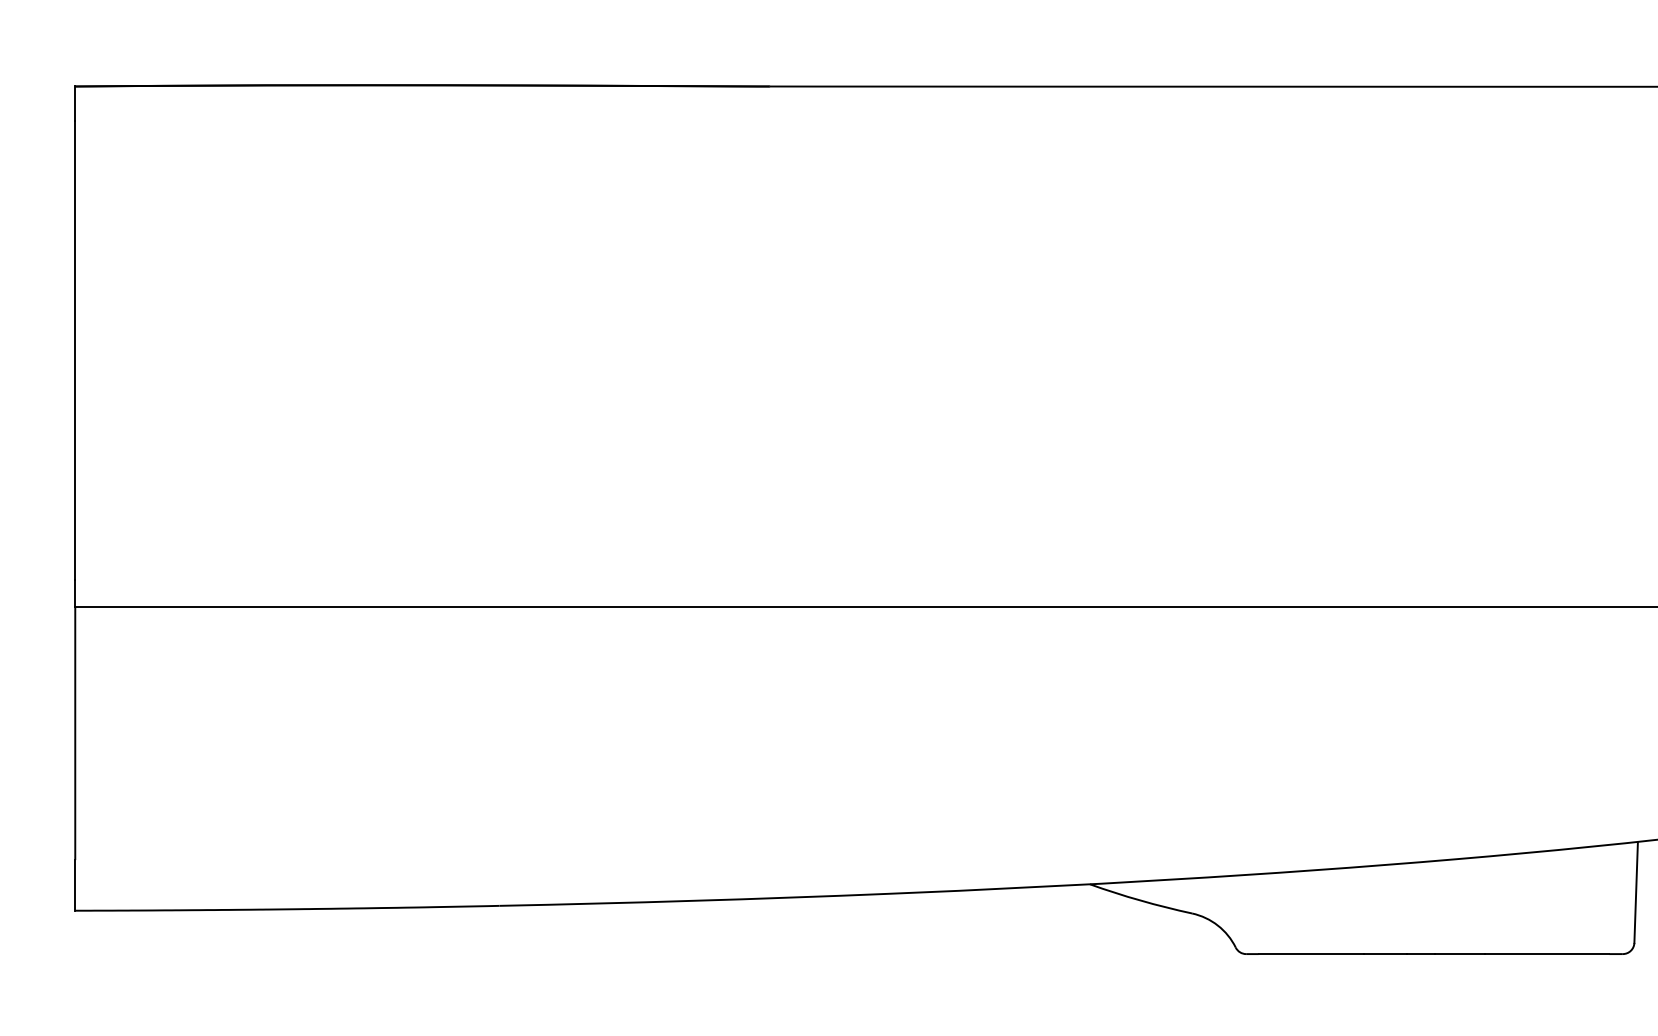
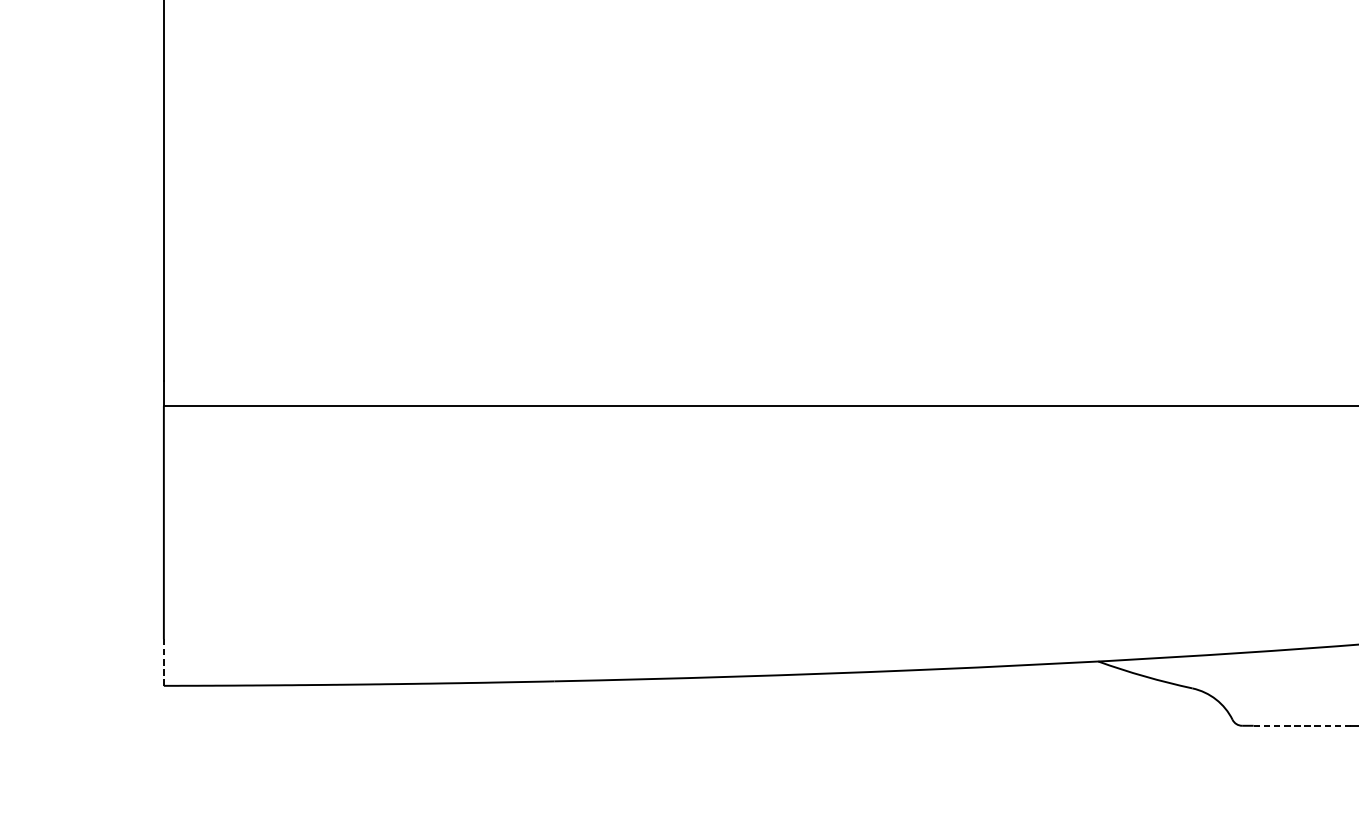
line: (75, 884) -> (164, 661), solid -> dashed
line: (1311, 954) -> (1302, 726), solid -> dashed

